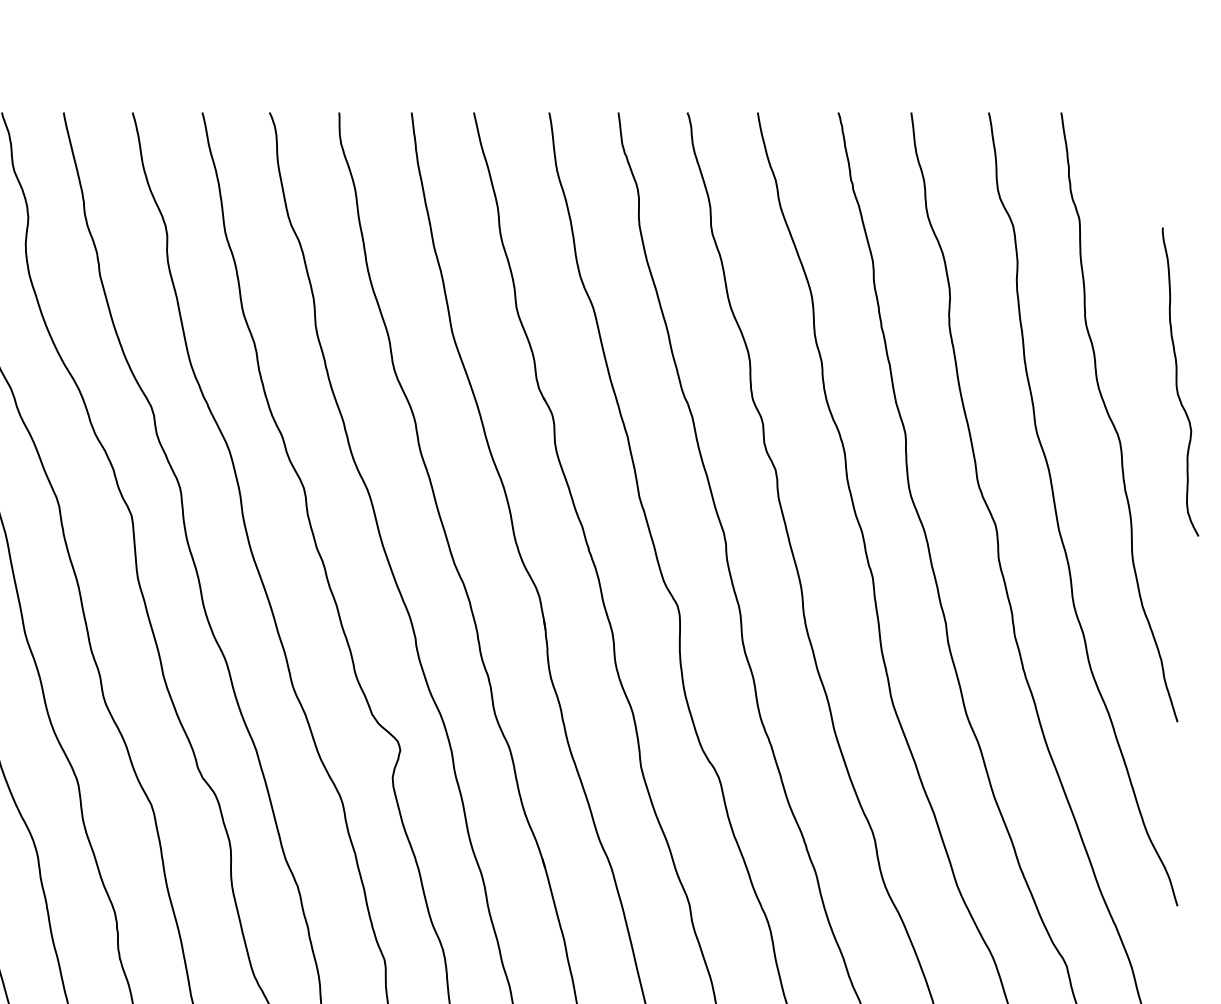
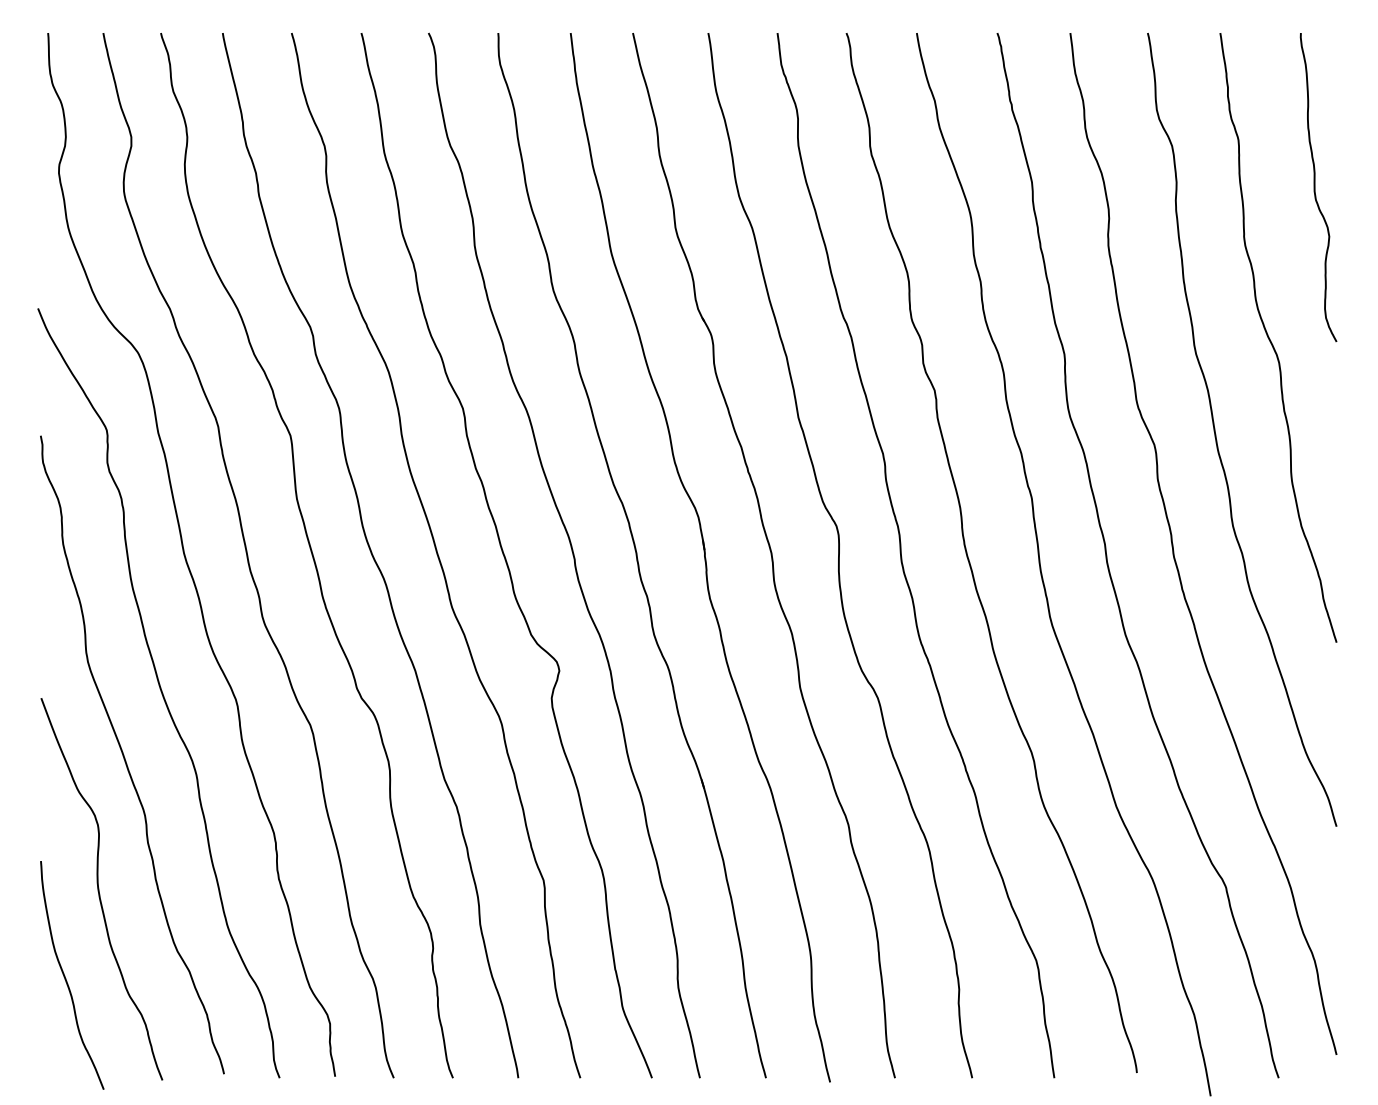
curve: (1177, 381) -> (1315, 187), moved

